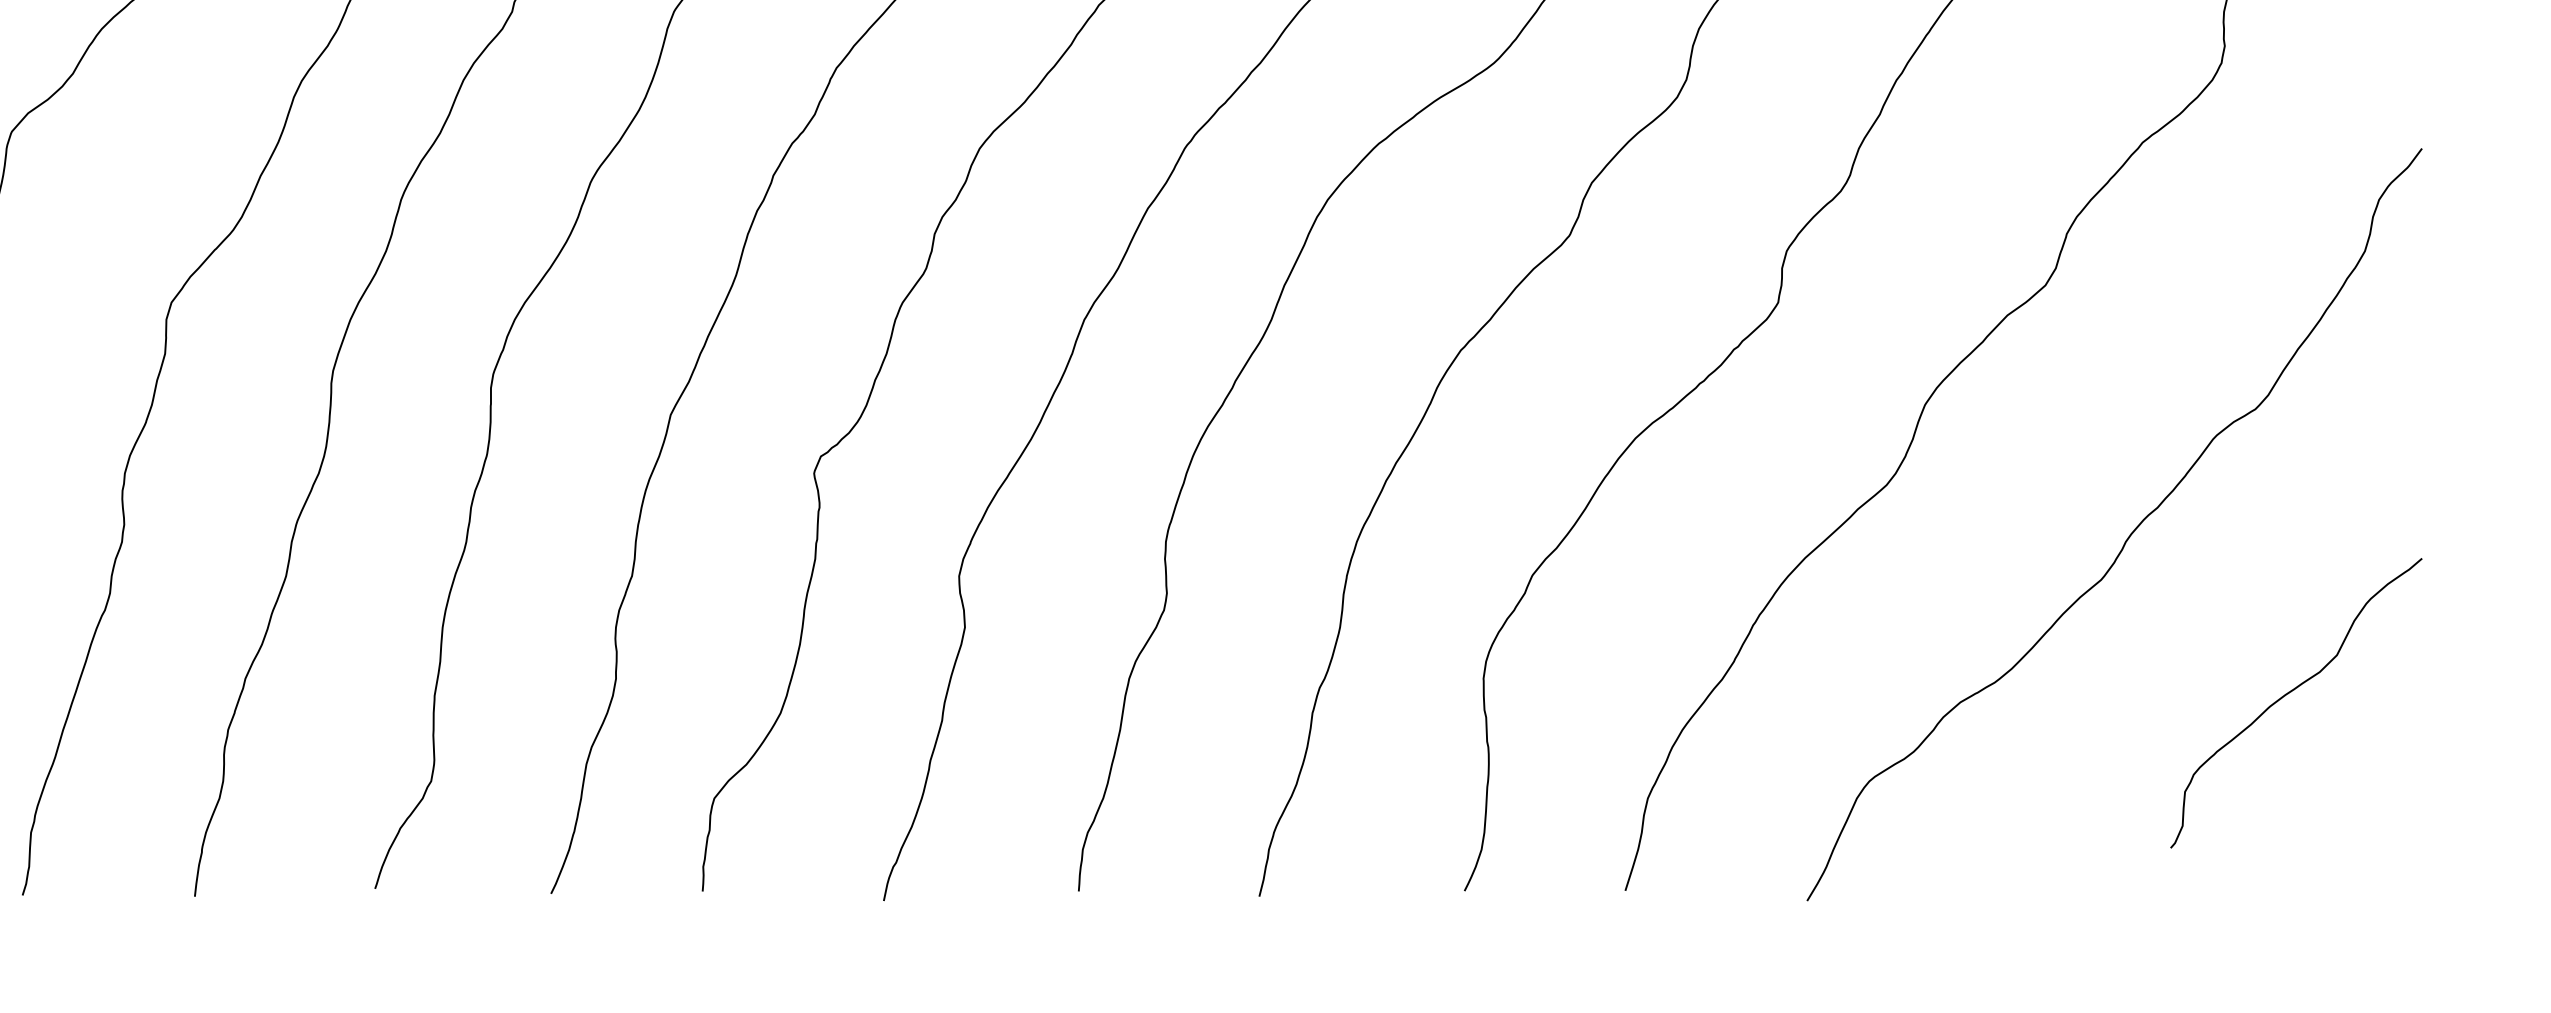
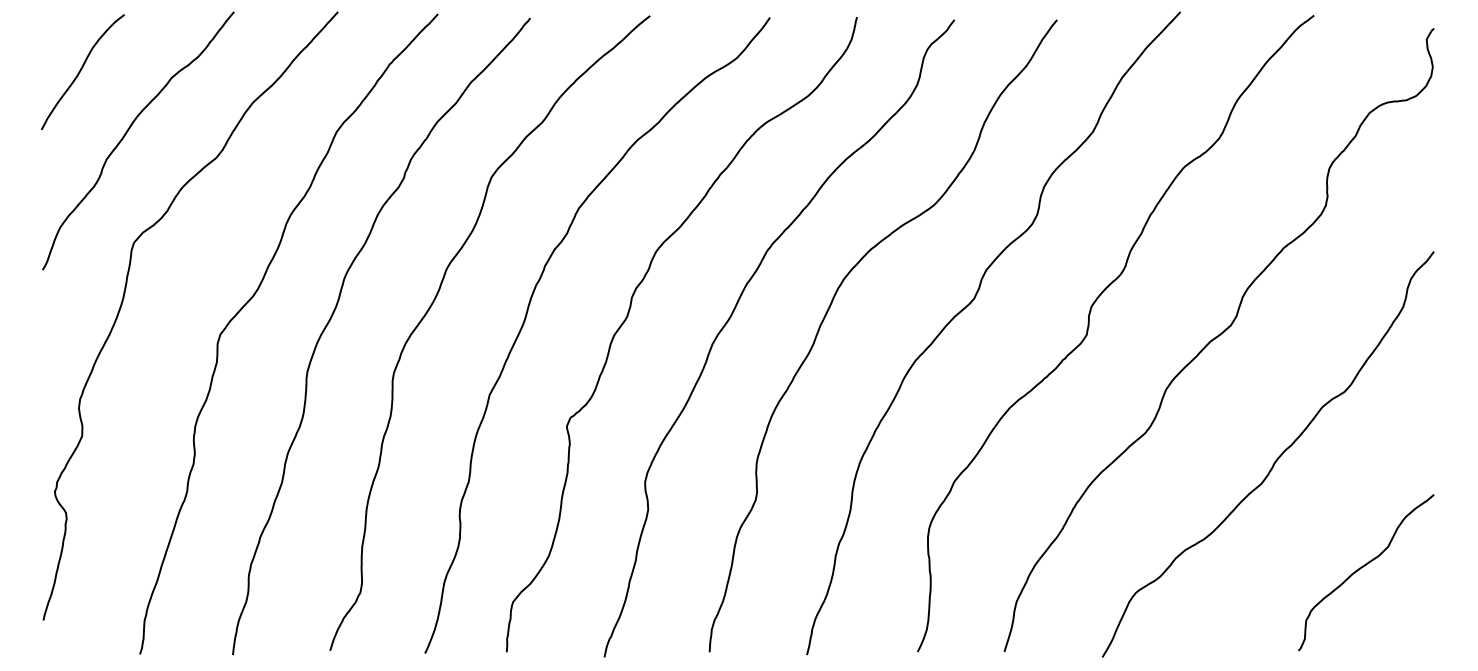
curve: (2289, 695) -> (1362, 568), moved

